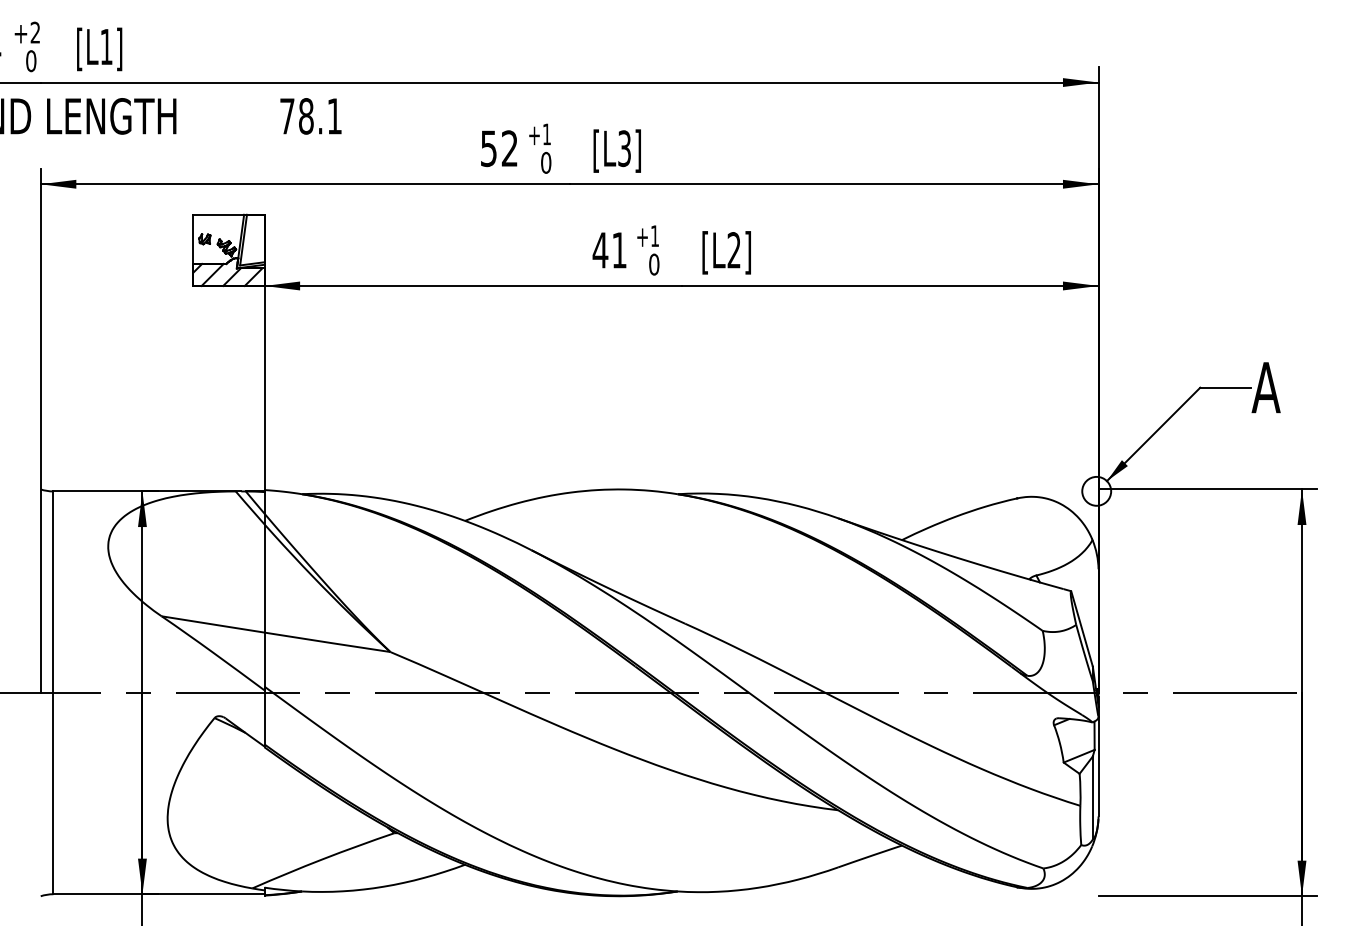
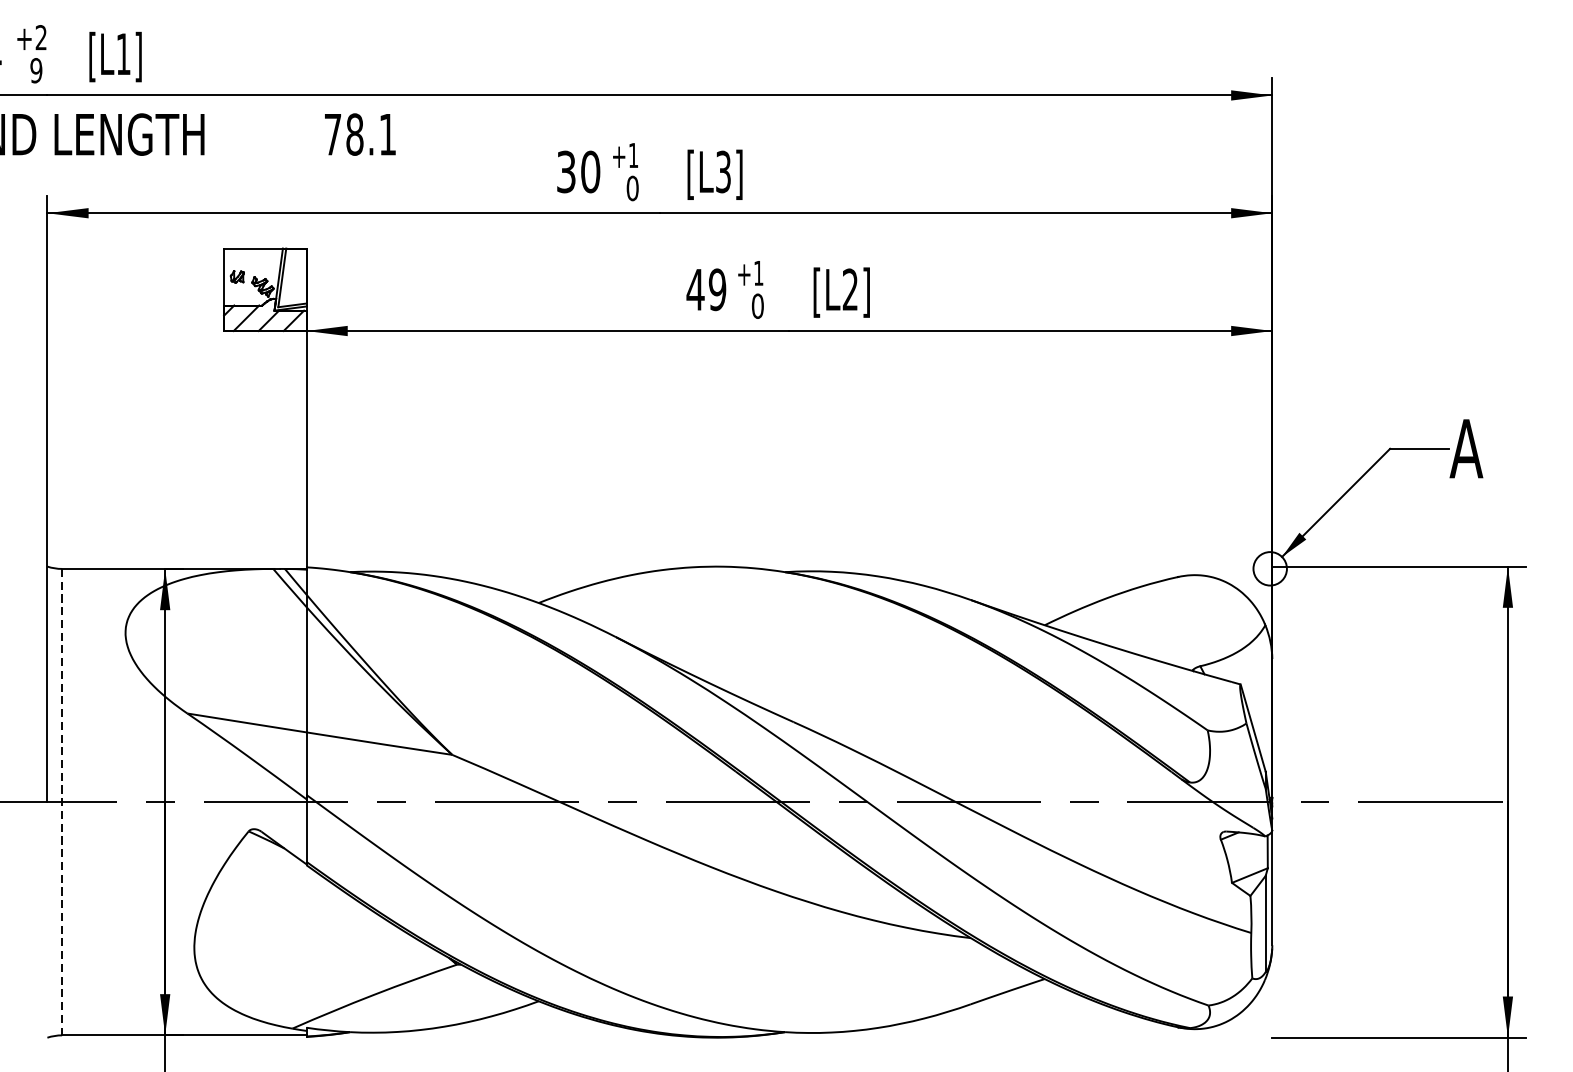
text: (31, 61) -> (36, 71), 0 -> 9
text: (499, 148) -> (578, 171), 52 -> 30
text: (619, 250) -> (717, 289), 41 -> 49
line: (53, 693) -> (62, 802), solid -> dashed

